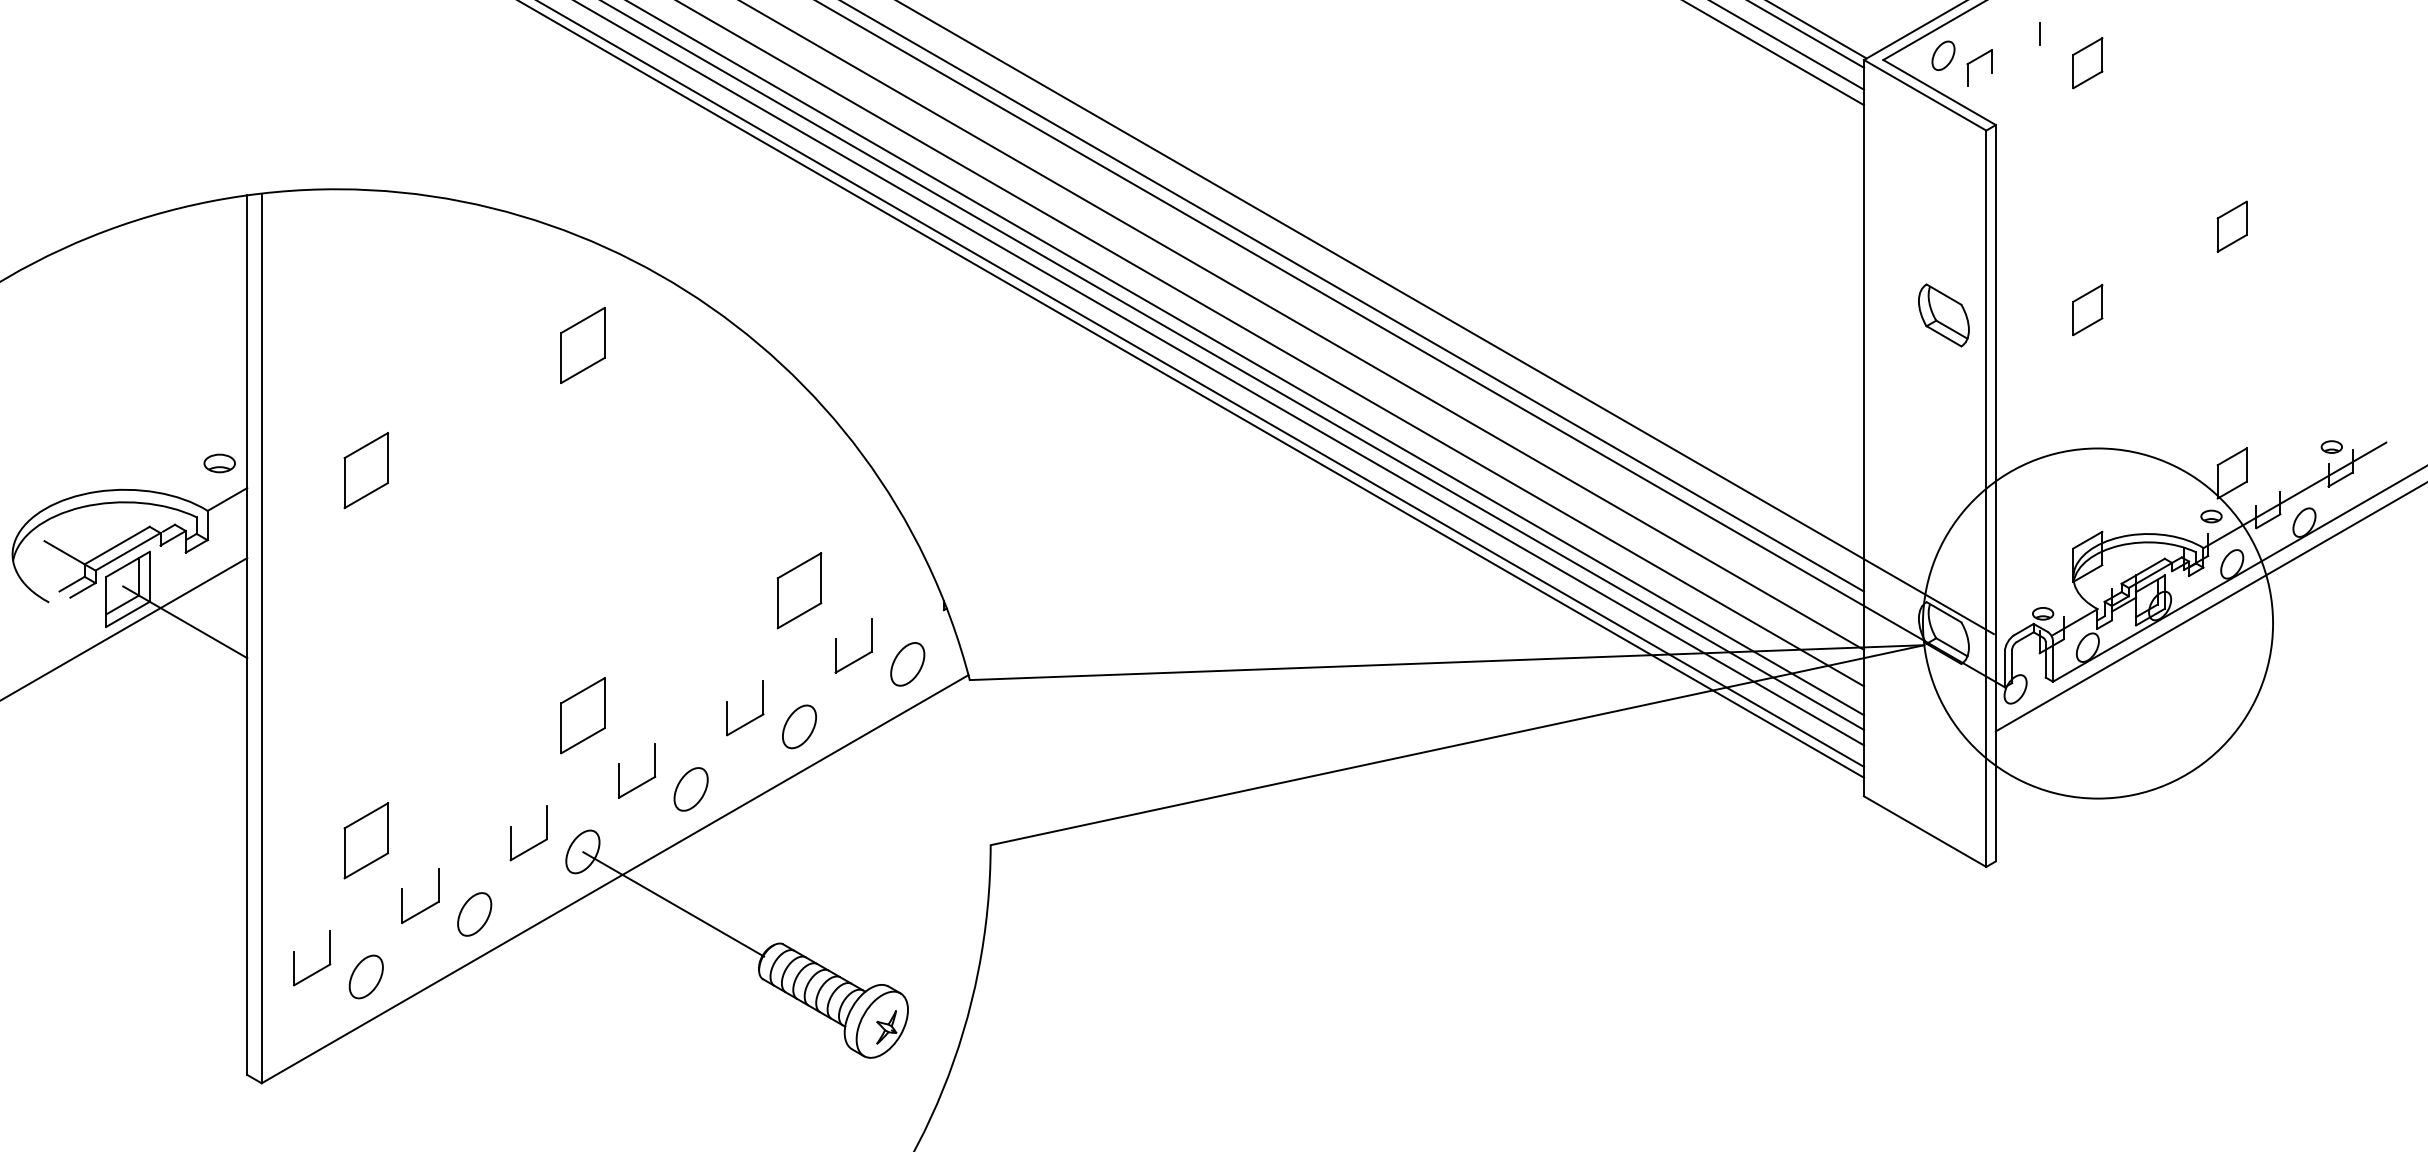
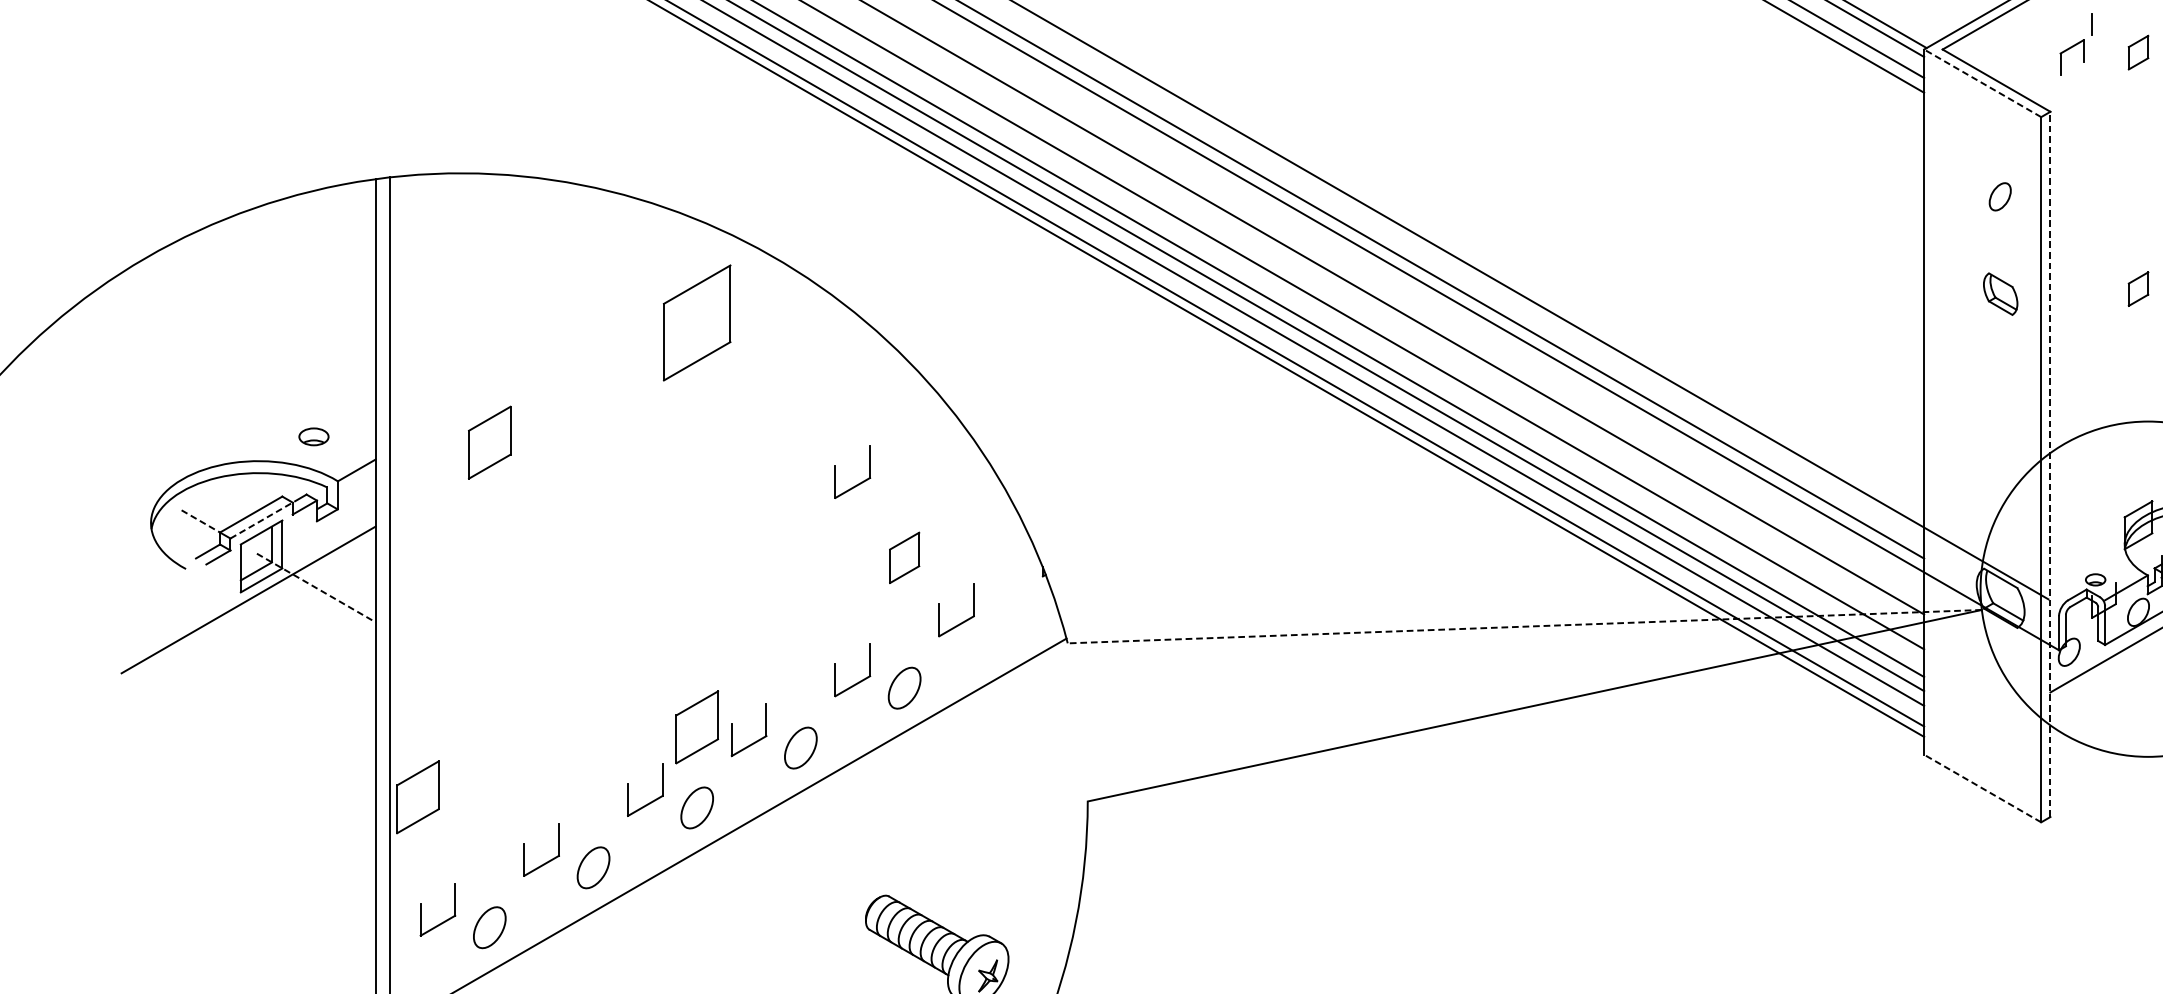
part: (1943, 55) -> (2000, 196), moved
part: (1976, 60) -> (2069, 49), moved
part: (2087, 63) -> (2138, 52), size x0.7
line: (1925, 95) -> (1983, 83), solid -> dashed
part: (2087, 310) -> (2138, 289), size x0.7
part: (1943, 315) -> (2000, 294), size x0.7
part: (582, 345) -> (696, 322), size x1.6
part: (219, 463) -> (313, 436), moved
line: (1995, 492) -> (2050, 463), solid -> dashed
part: (750, 513) -> (857, 483), added
line: (128, 551) -> (262, 520), solid -> dashed
line: (65, 553) -> (201, 522), solid -> dashed
part: (799, 590) -> (904, 557), size x0.7
line: (185, 622) -> (316, 588), solid -> dashed
line: (1447, 662) -> (1525, 626), solid -> dashed
part: (907, 664) -> (1008, 628), removed
part: (582, 715) -> (696, 727), moved
line: (1925, 831) -> (1983, 788), solid -> dashed
part: (366, 840) -> (418, 796), moved
line: (673, 904) -> (783, 858), removed

